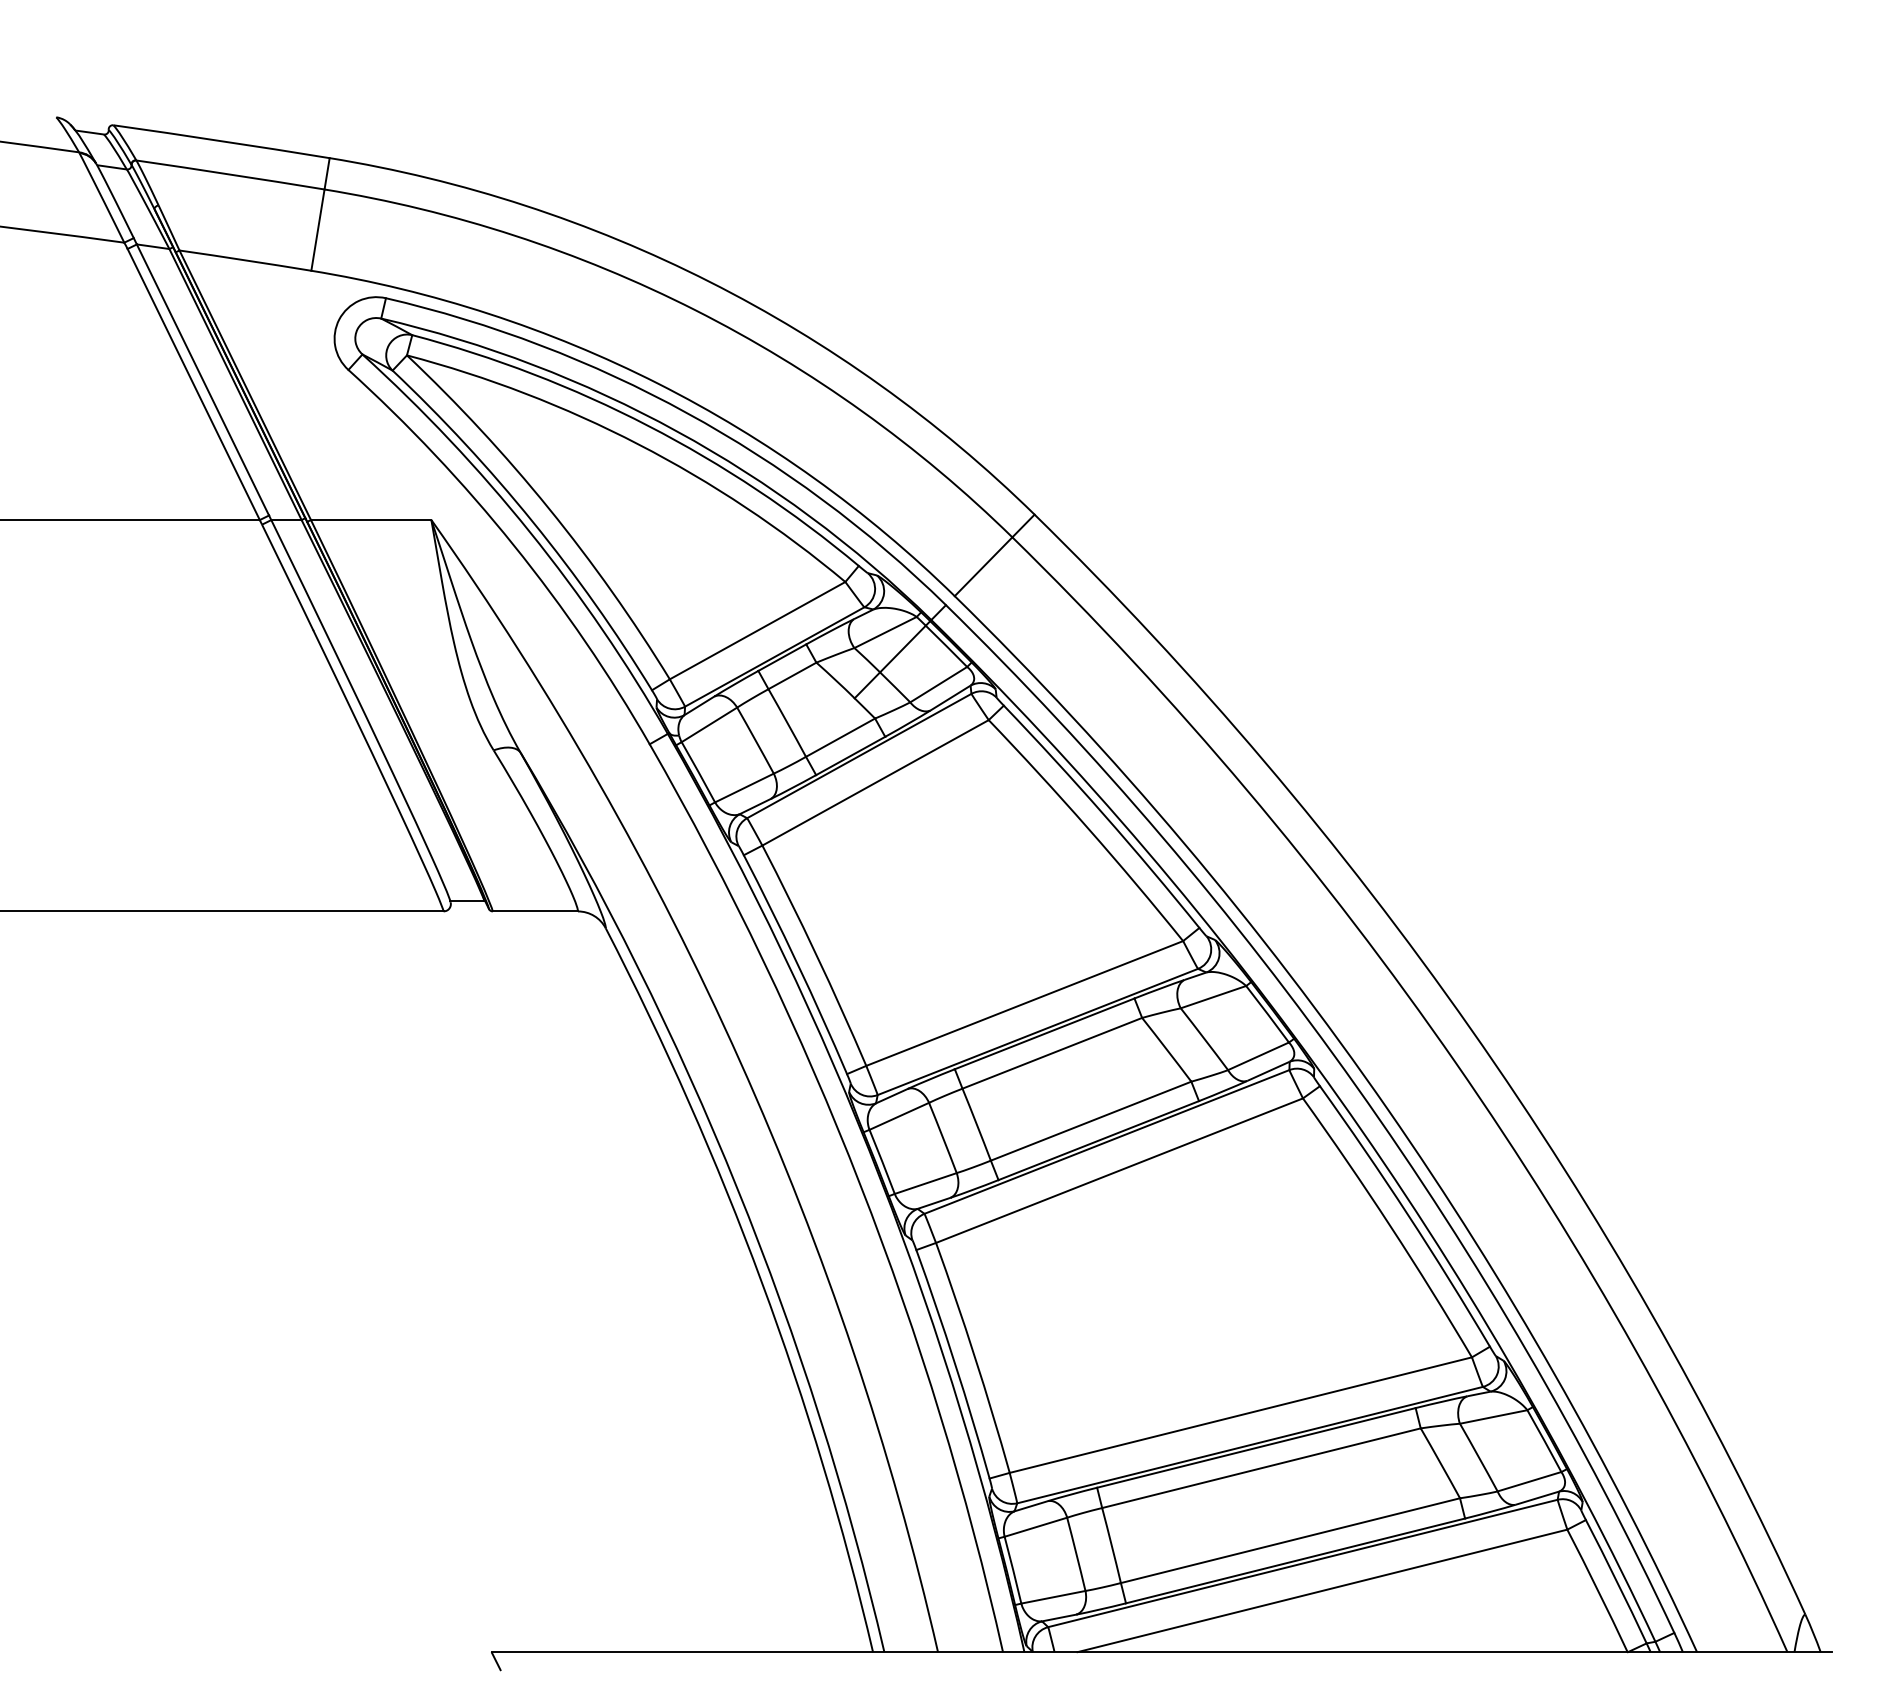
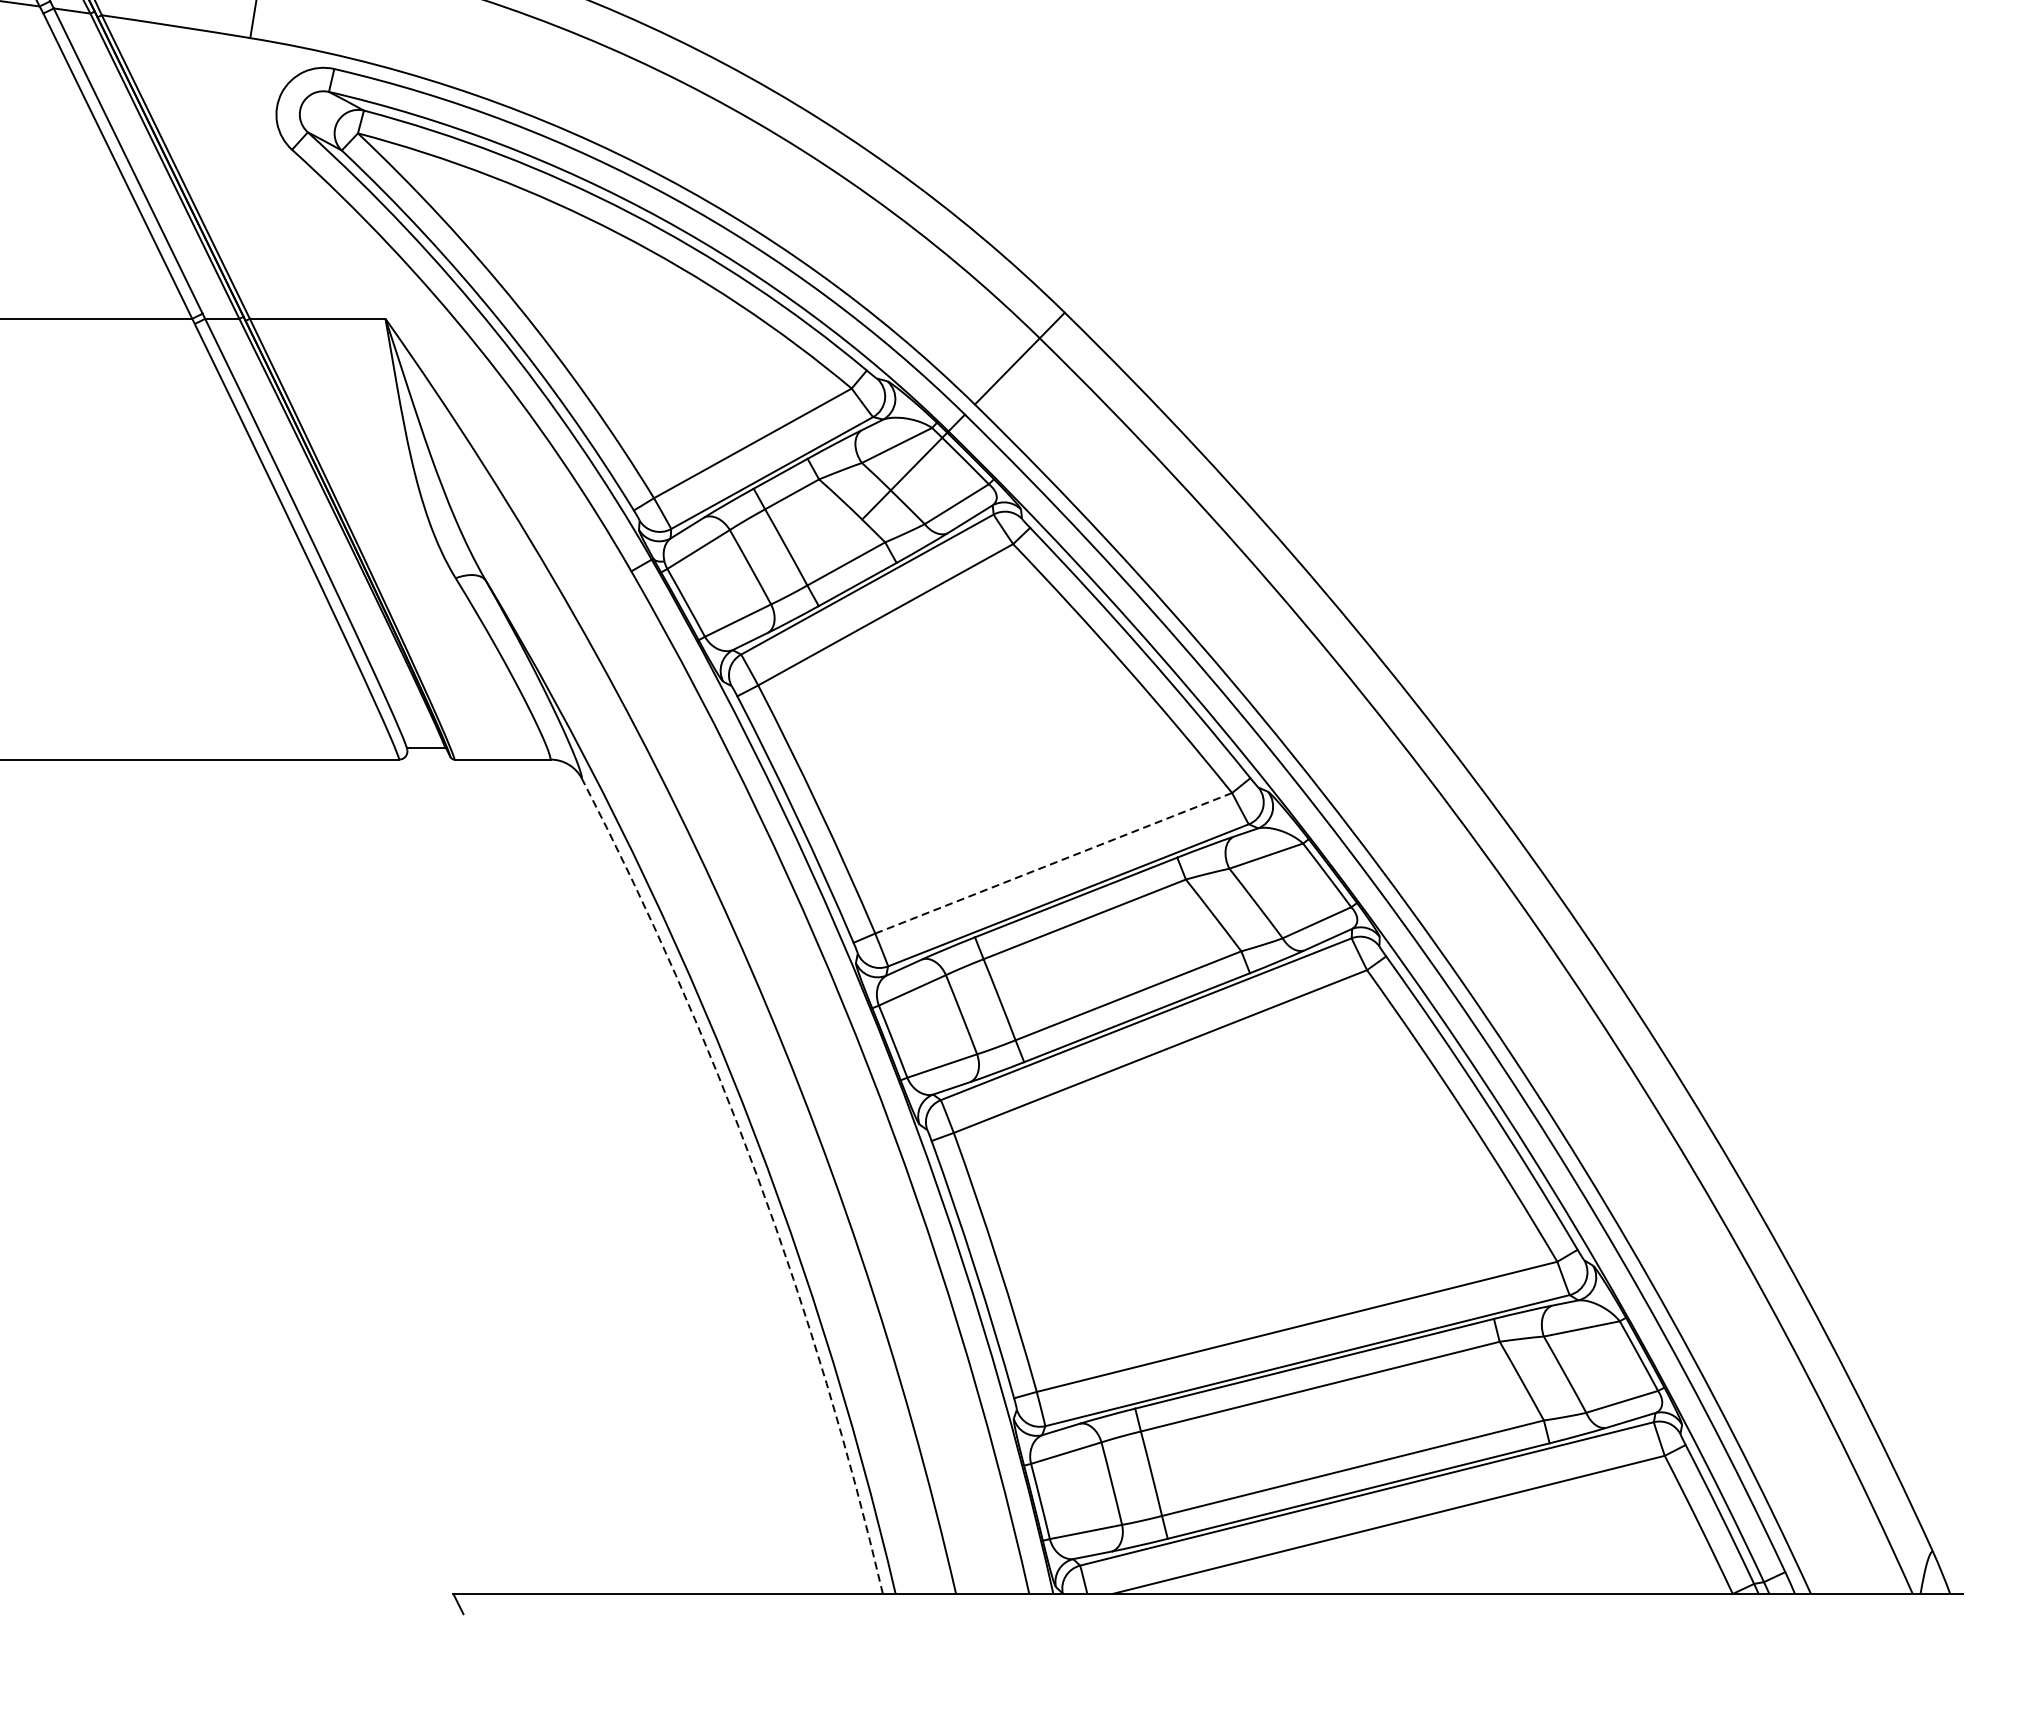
line: (1024, 1003) -> (1053, 863), solid -> dashed
arc: (761, 1282) -> (757, 1177), solid -> dashed

